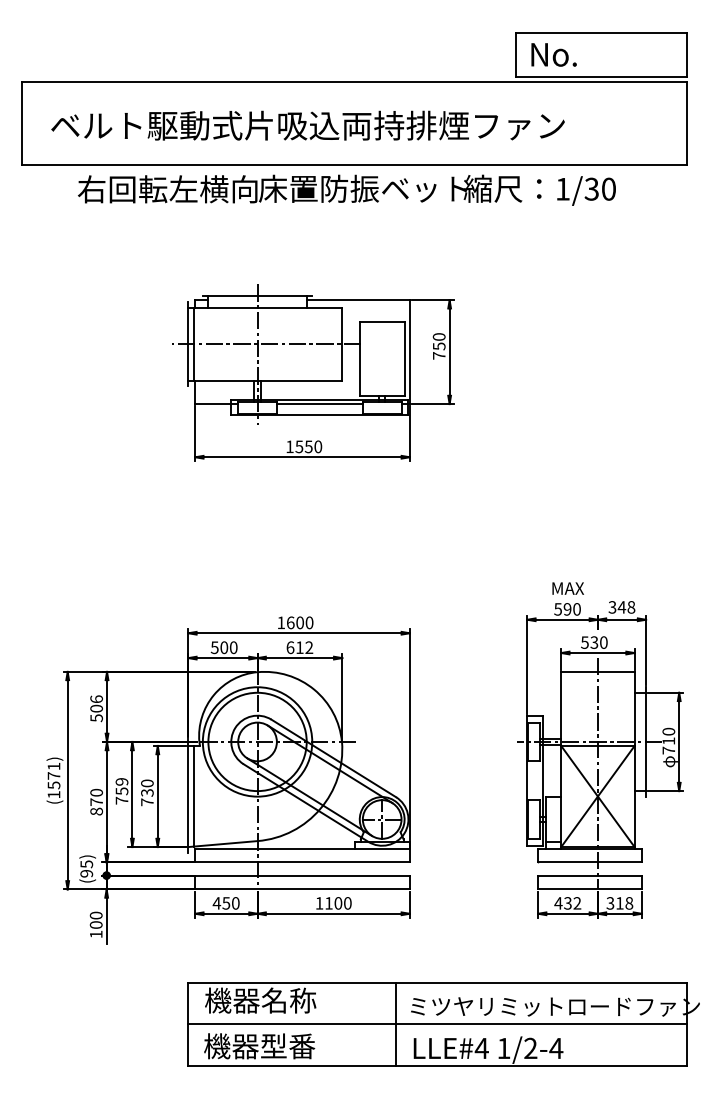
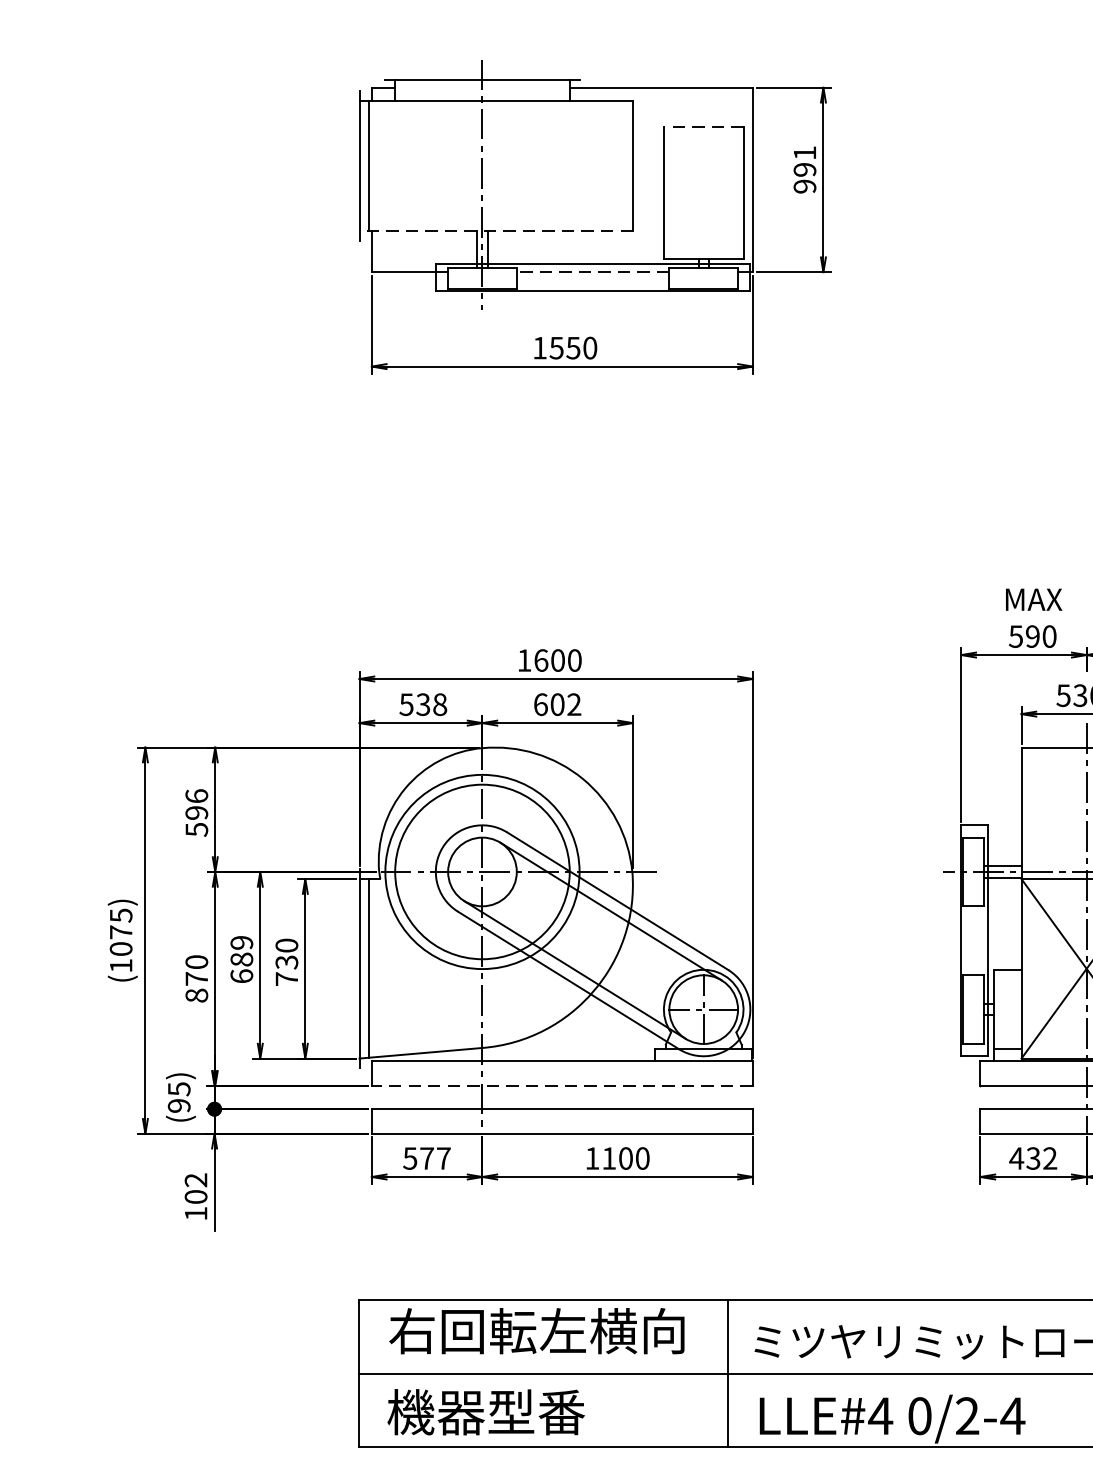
line: (381, 322) -> (702, 127), solid -> dashed
line: (266, 344) -> (498, 166), removed
text: (438, 346) -> (803, 169), 750 -> 991
line: (265, 380) -> (496, 230), solid -> dashed
line: (319, 404) -> (592, 272), solid -> dashed
text: (228, 647) -> (430, 704), 500 -> 538
text: (299, 647) -> (556, 704), 612 -> 602
text: (96, 708) -> (196, 812), 506 -> 596
text: (53, 775) -> (120, 931), (1571) -> (1075)
text: (121, 795) -> (240, 967), 759 -> 689
line: (302, 862) -> (562, 1085), solid -> dashed
text: (225, 903) -> (425, 1158), 450 -> 577
text: (96, 915) -> (196, 1180), 100 -> 102
text: (288, 1000) -> (537, 1330), 機器名称 -> 右回転左横向
text: (503, 1048) -> (919, 1416), 1/2-4 -> 0/2-4

